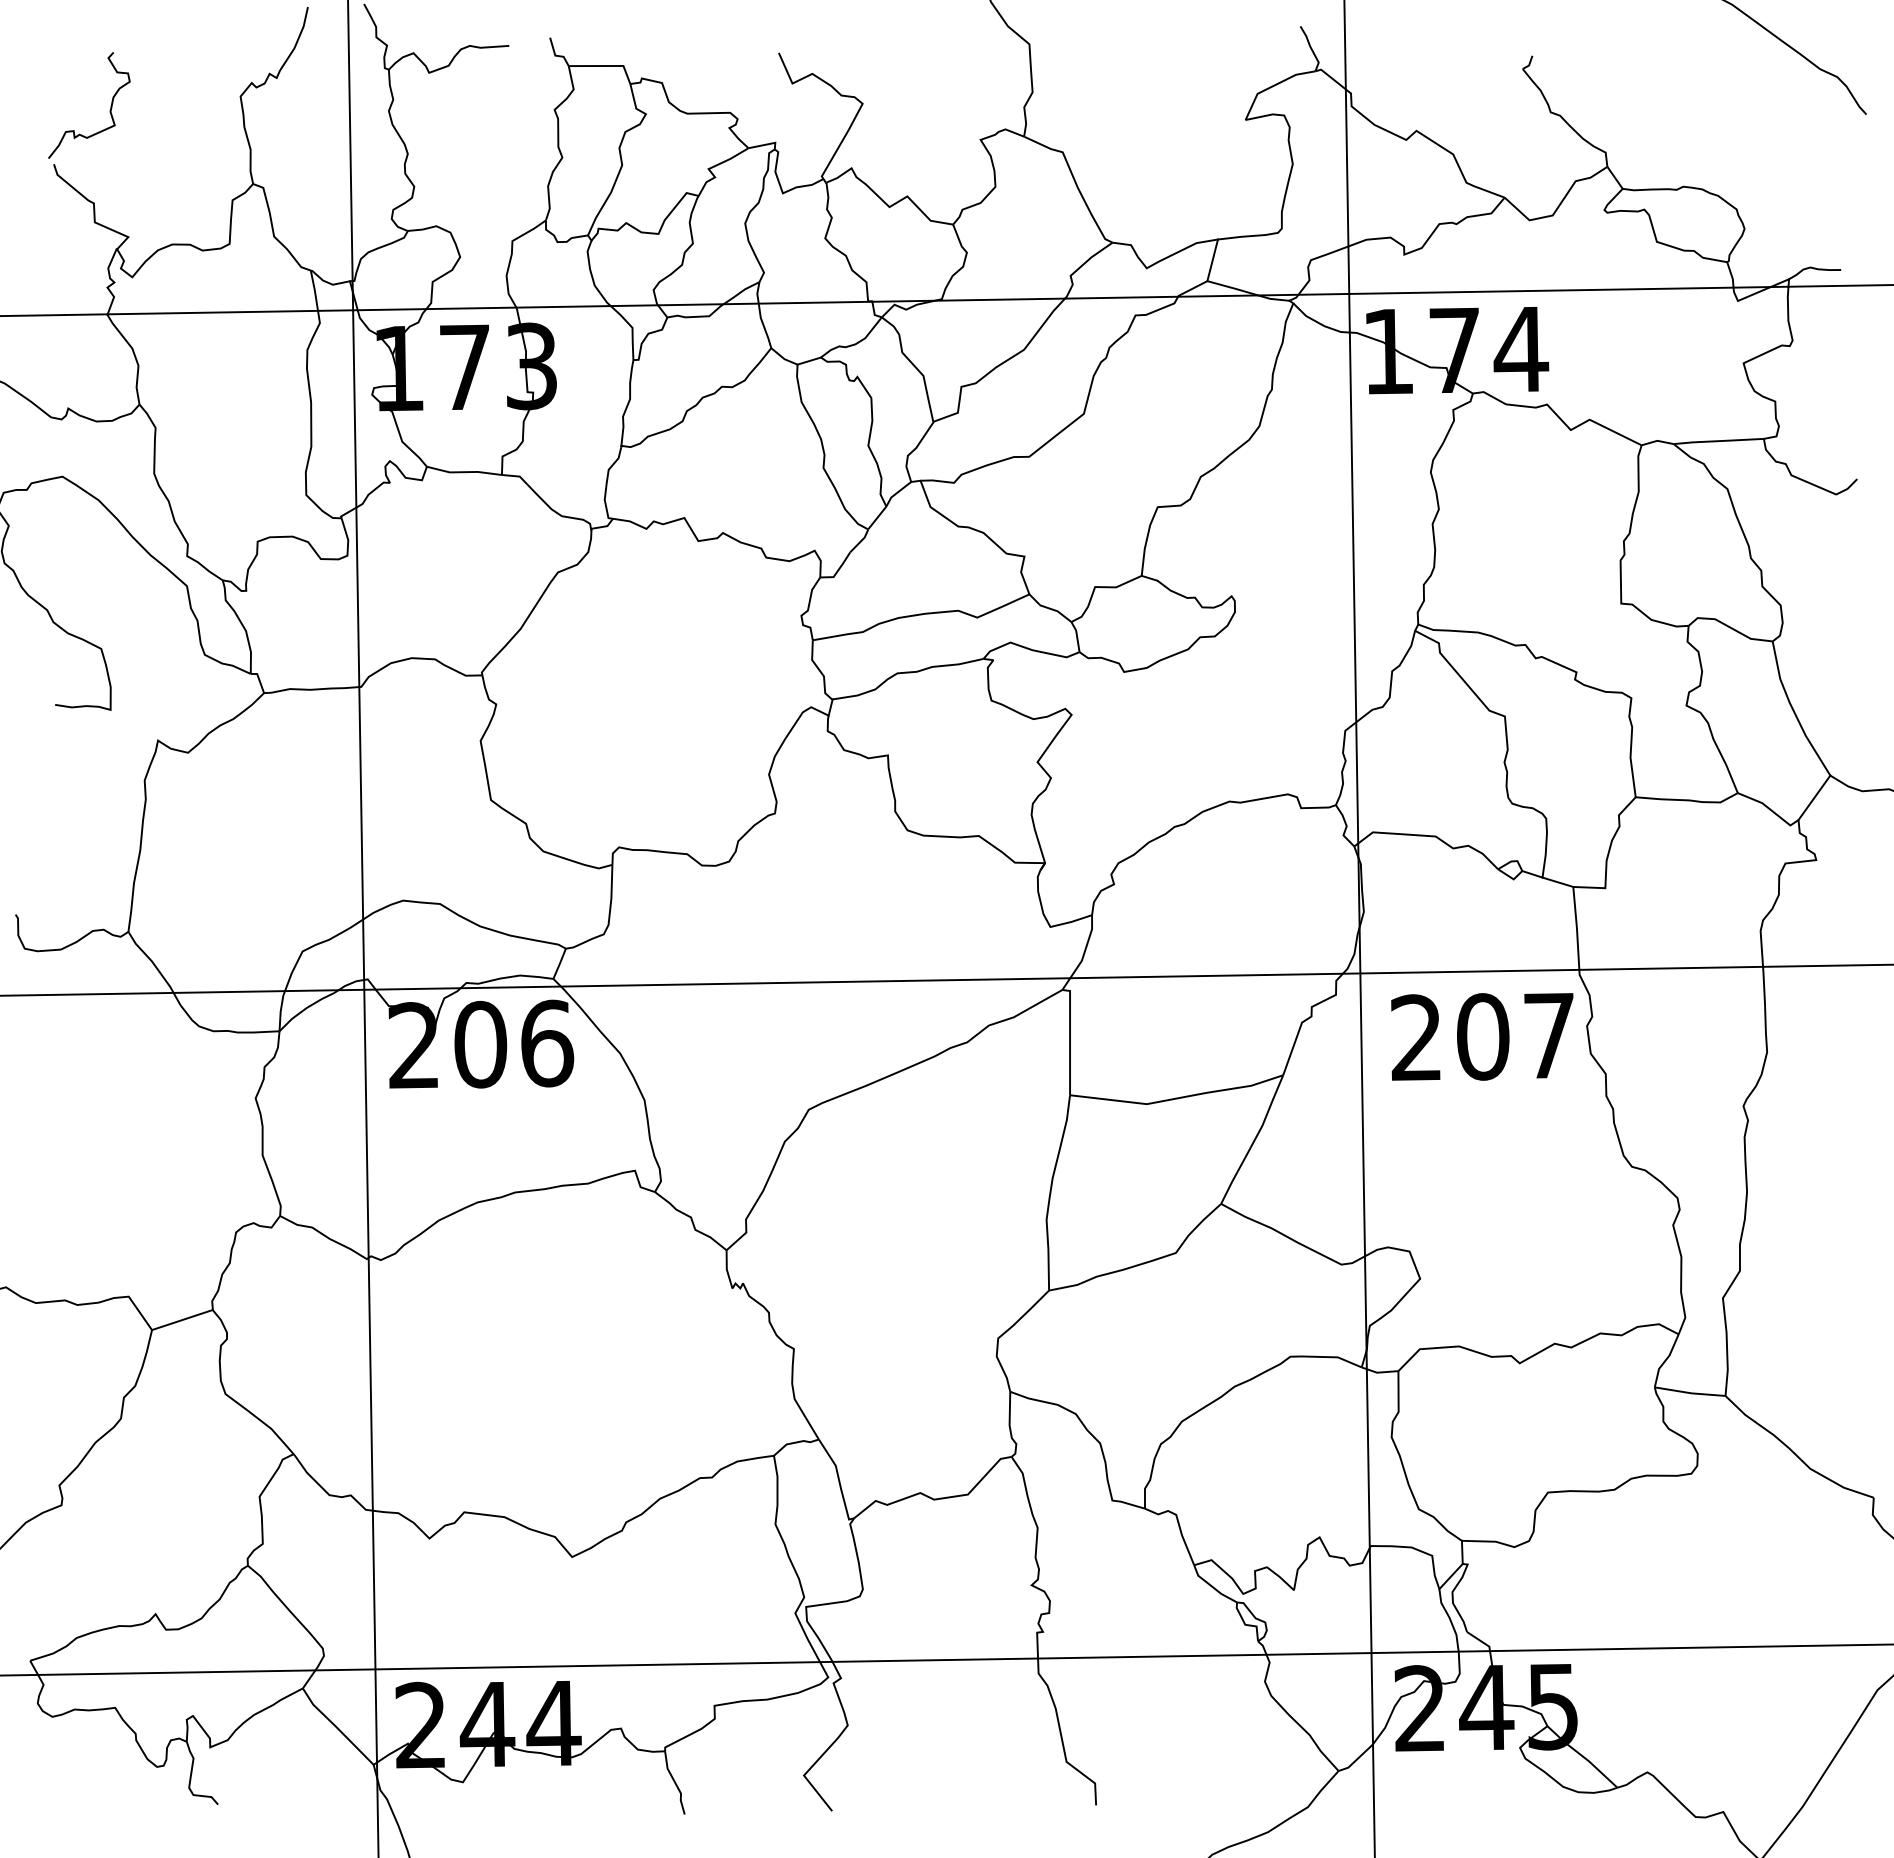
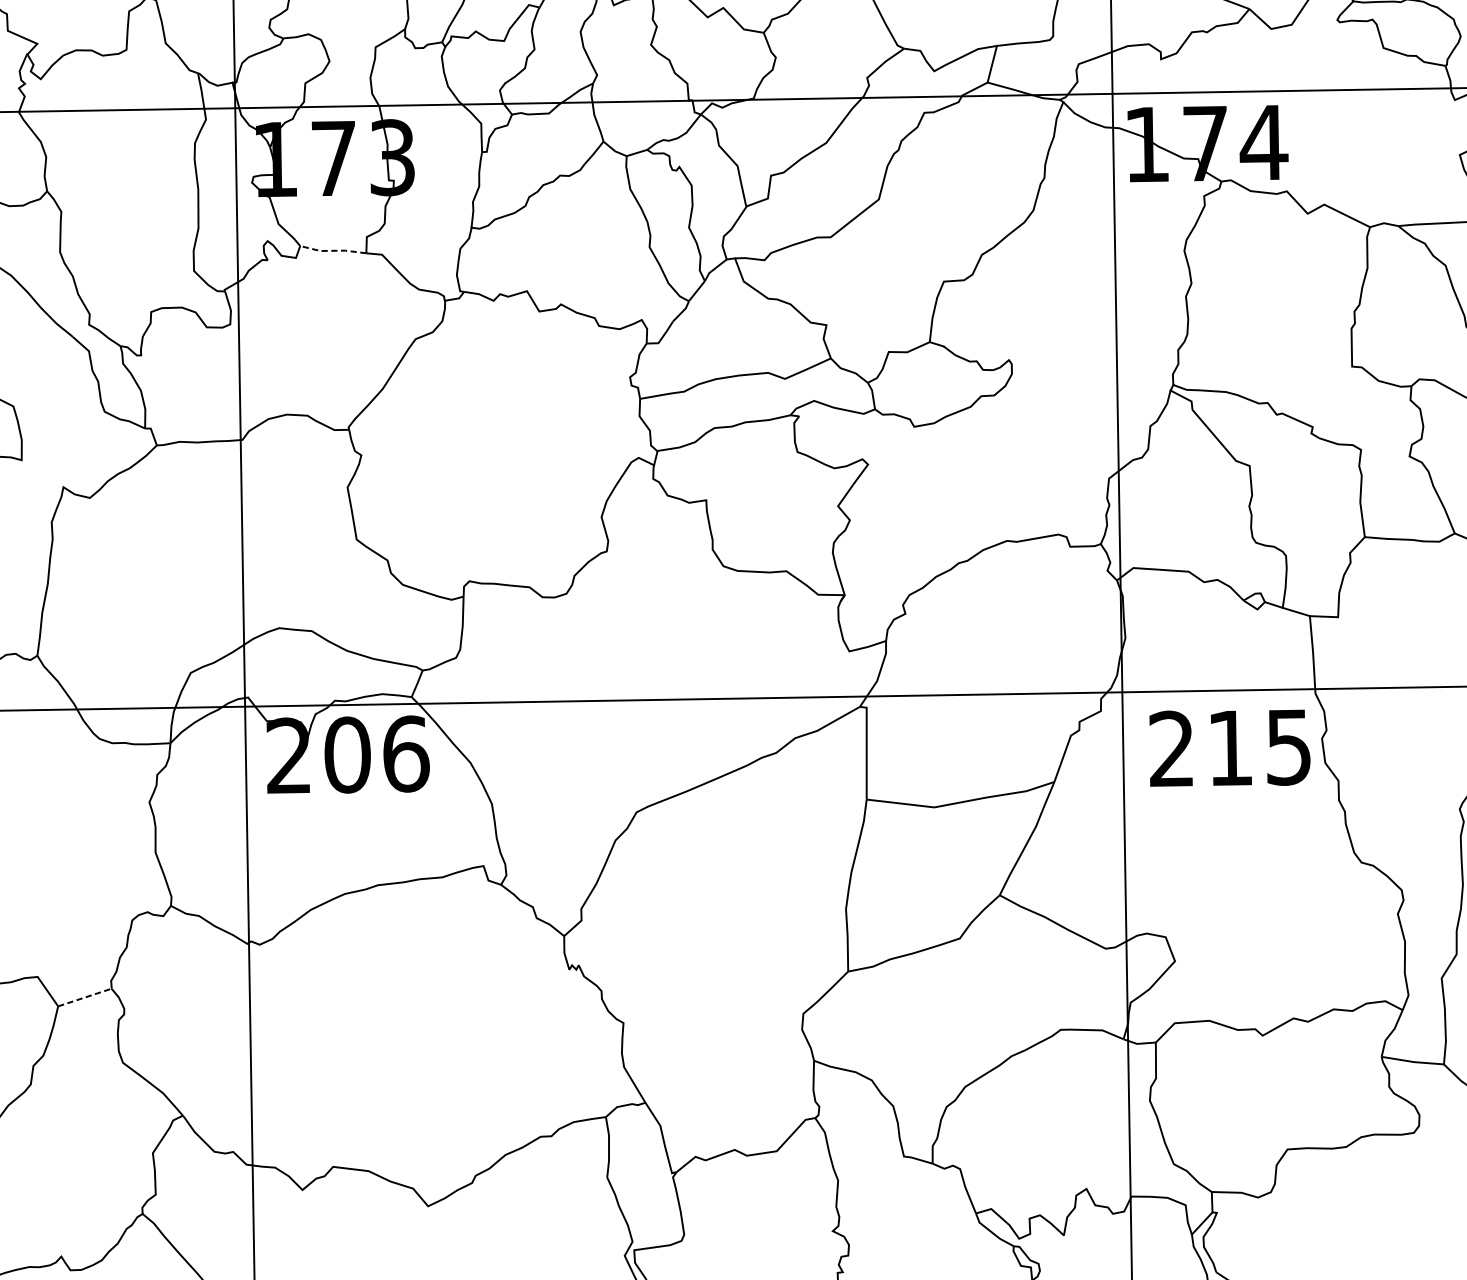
line: (464, 472) -> (333, 251), solid -> dashed
text: (1515, 1036) -> (1258, 747), 207 -> 215
line: (182, 1319) -> (85, 997), solid -> dashed

